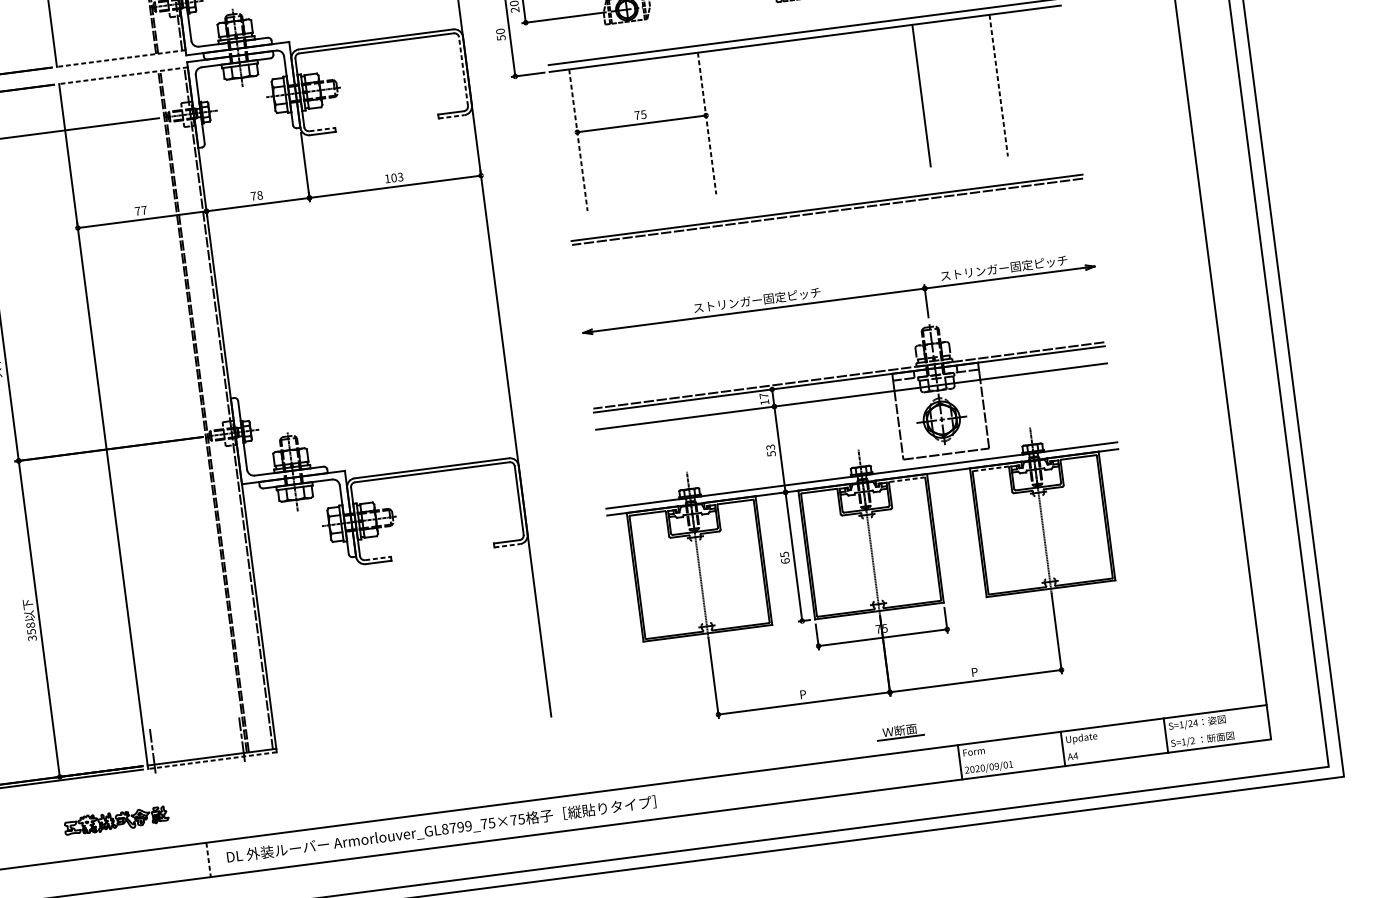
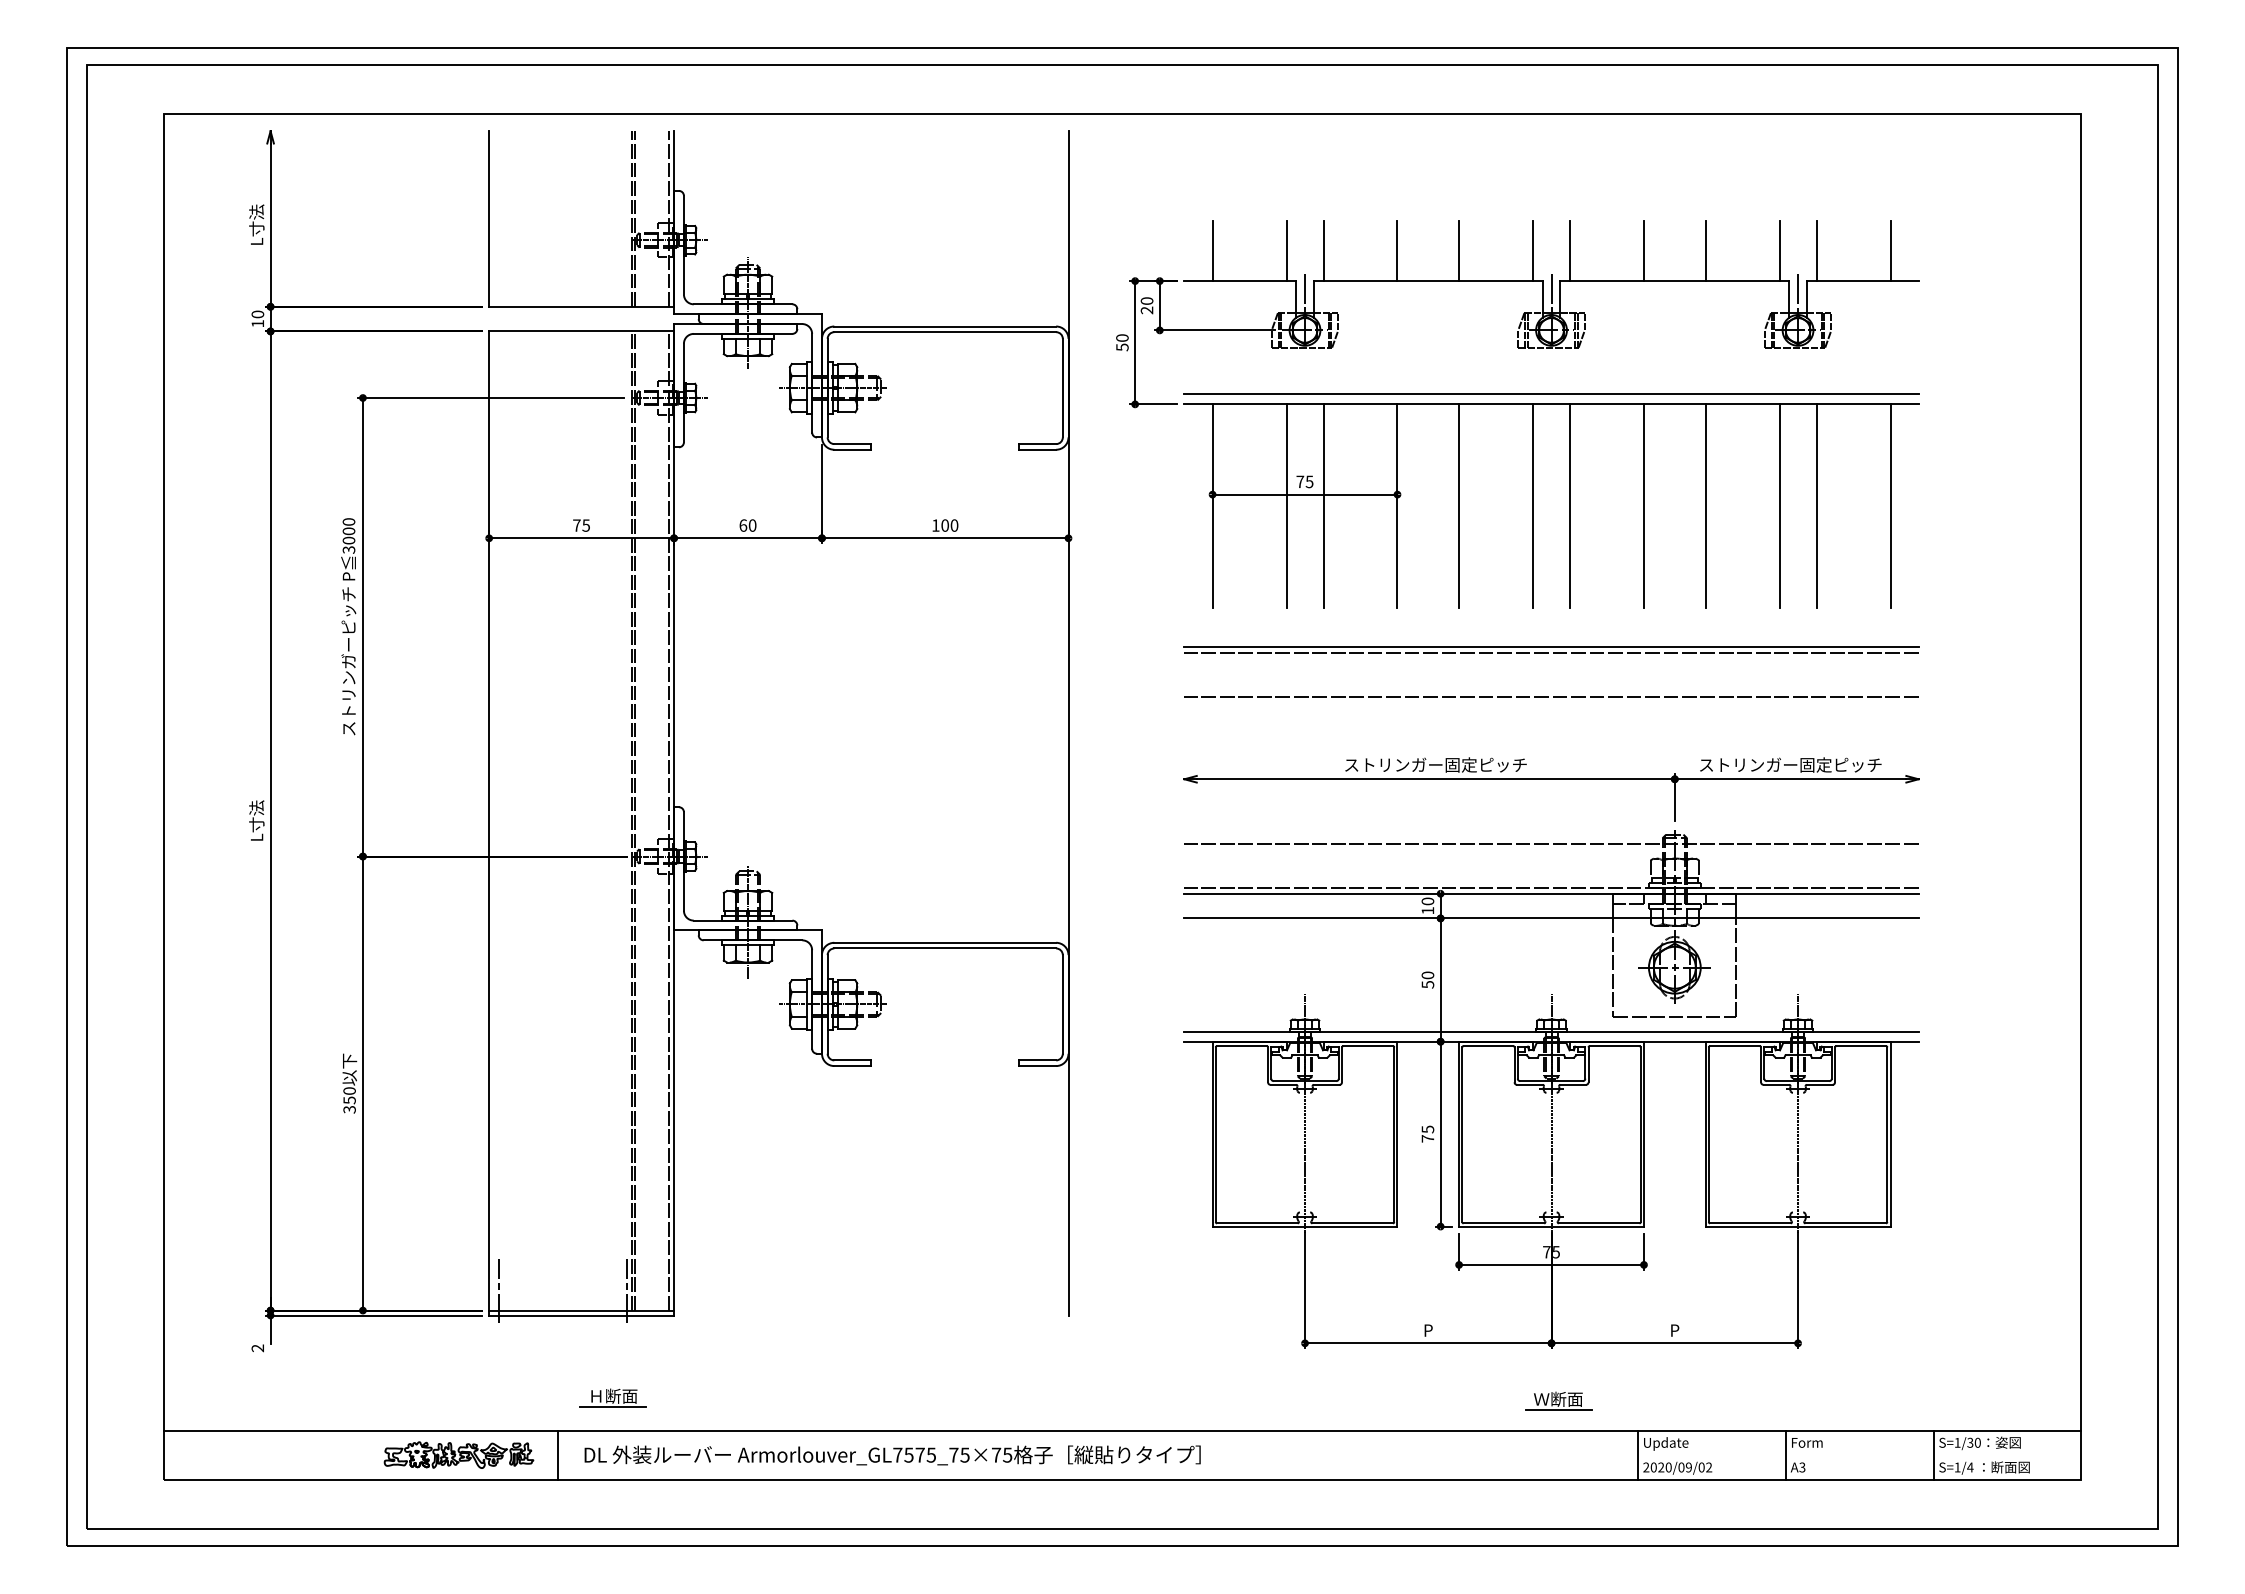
line: (121, 58) -> (581, 306), dashed -> solid
line: (463, 71) -> (1062, 387), dashed -> solid
line: (123, 75) -> (581, 331), dashed -> solid
line: (1050, 78) -> (1890, 505), added
line: (998, 85) -> (1816, 506), dashed -> solid
line: (972, 88) -> (1779, 505), added
line: (878, 100) -> (1643, 505), added
line: (827, 107) -> (1570, 505), added
line: (801, 110) -> (1533, 505), added
line: (452, 116) -> (1038, 449), dashed -> solid
line: (750, 117) -> (1459, 505), added
line: (707, 123) -> (1397, 506), dashed -> solid
line: (322, 129) -> (853, 444), dashed -> solid
line: (655, 129) -> (1323, 505), added
line: (629, 133) -> (1286, 505), added
line: (578, 140) -> (1212, 506), dashed -> solid
text: (400, 177) -> (954, 525), 103 -> 100
text: (256, 195) -> (747, 525), 78 -> 60
text: (143, 210) -> (585, 525), 77 -> 75
line: (831, 242) -> (1551, 696), added
line: (844, 345) -> (1551, 844), added
text: (763, 395) -> (1427, 901), 17 -> 10
text: (770, 447) -> (1427, 975), 53 -> 50
line: (990, 469) -> (1734, 1046), dashed -> solid
line: (906, 480) -> (1614, 1046), dashed -> solid
line: (507, 545) -> (1038, 1066), dashed -> solid
line: (378, 558) -> (853, 1060), dashed -> solid
text: (785, 560) -> (1427, 1138), 65 -> 75
text: (30, 624) -> (349, 1090), 358 -> 350
text: (1193, 723) -> (1974, 1442), S=1/24 -> S=1/30
text: (1082, 738) -> (1814, 1443), Update -> Form
text: (1192, 740) -> (1970, 1467), S=1/2 -> S=1/4
text: (979, 751) -> (1666, 1443), Form -> Update
text: (1075, 756) -> (1802, 1467), A4 -> A3
line: (212, 760) -> (581, 1315), dashed -> solid
text: (1011, 764) -> (1709, 1467), 2020/09/01 -> 2020/09/02
part: (241, 814) -> (612, 1397), added
part: (116, 820) -> (458, 1454), moved
text: (456, 827) -> (914, 1454), Armorlouver_GL8799_75×75 -> Armorlouver_GL7575_75×75
line: (208, 860) -> (557, 1455), dashed -> solid

